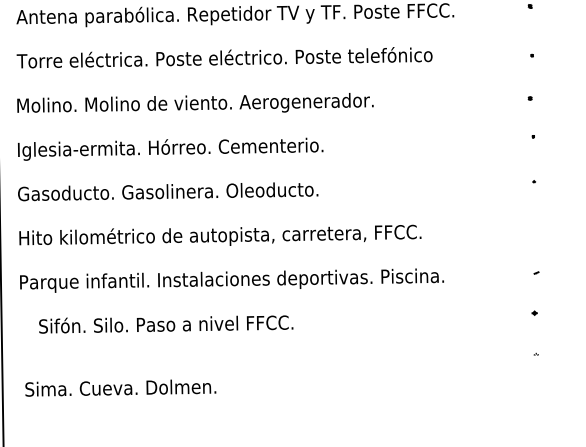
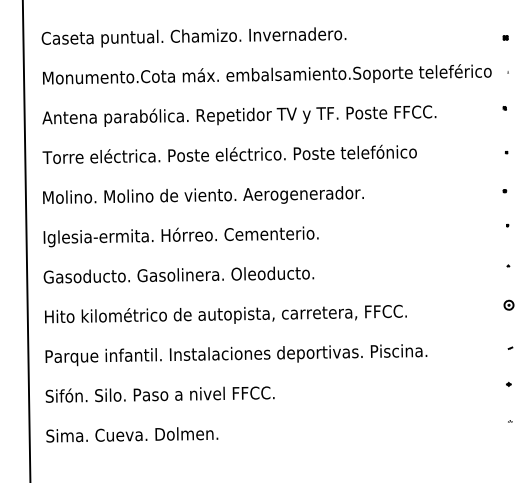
part: (534, 224) -> (508, 304), added
text: (165, 324) -> (159, 394), moved
text: (121, 387) -> (132, 434), moved

